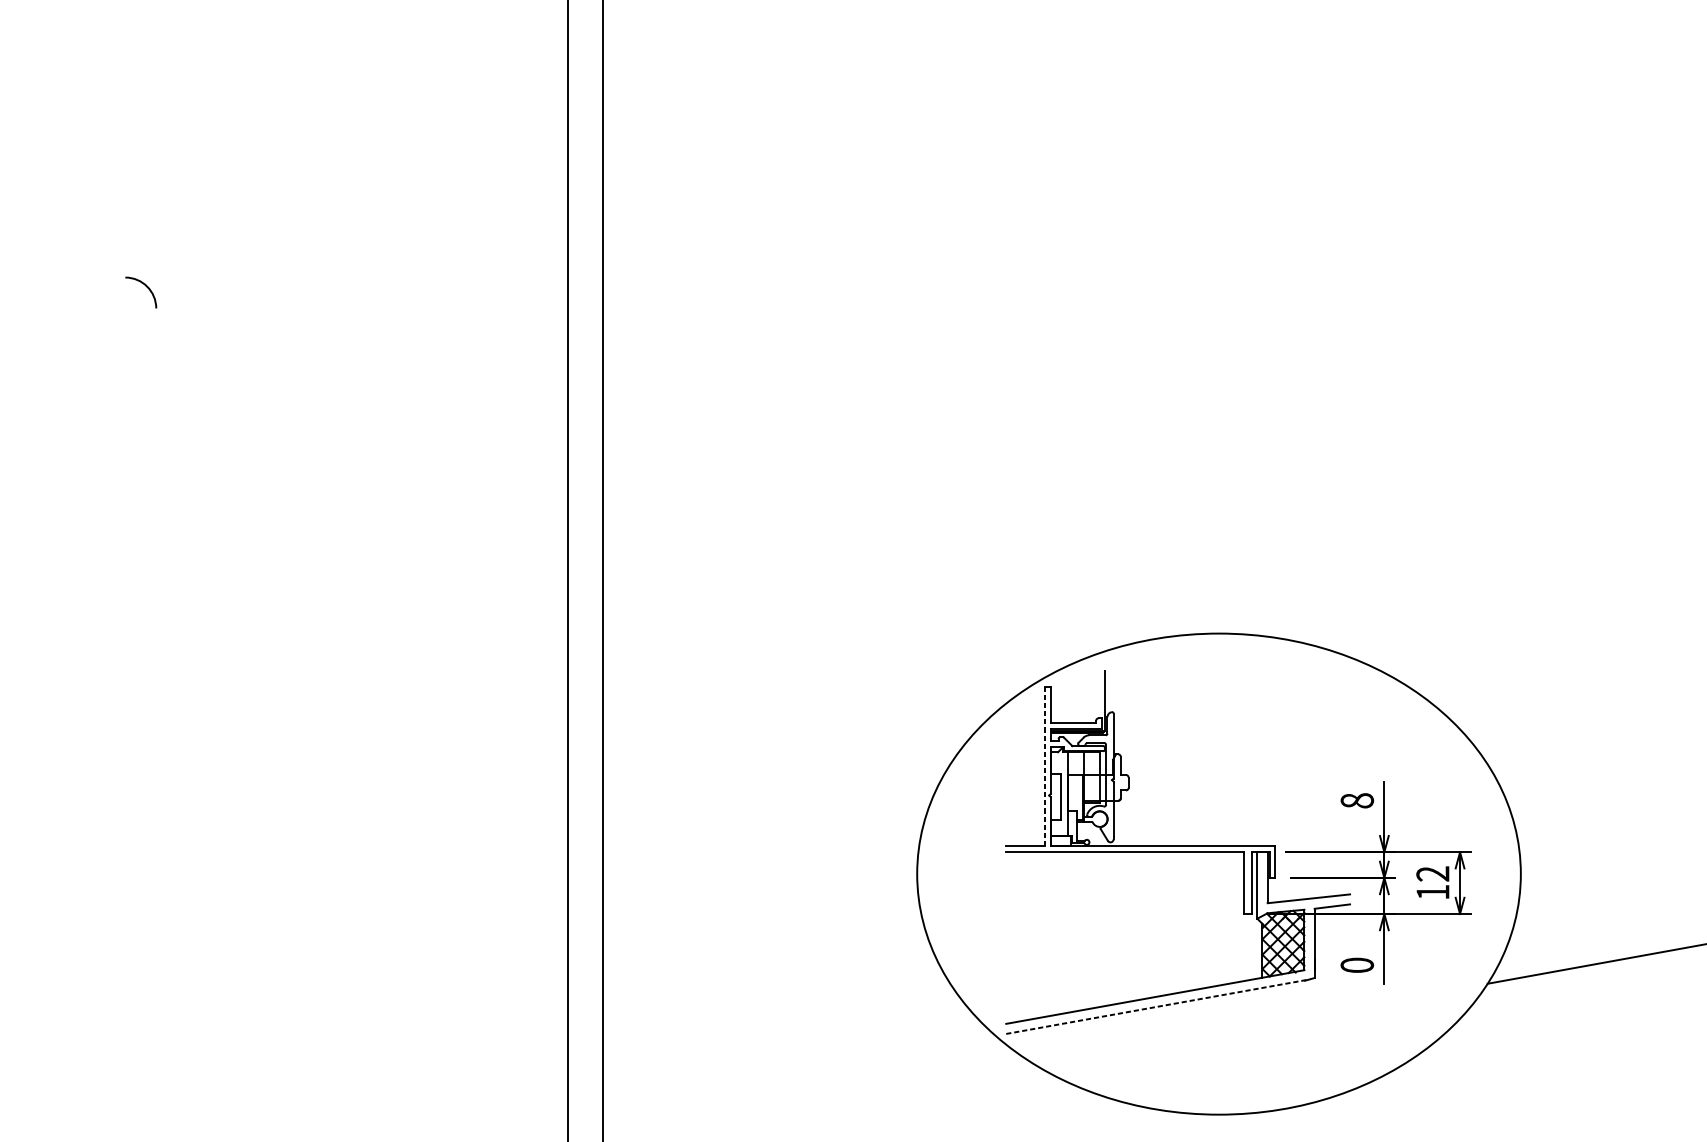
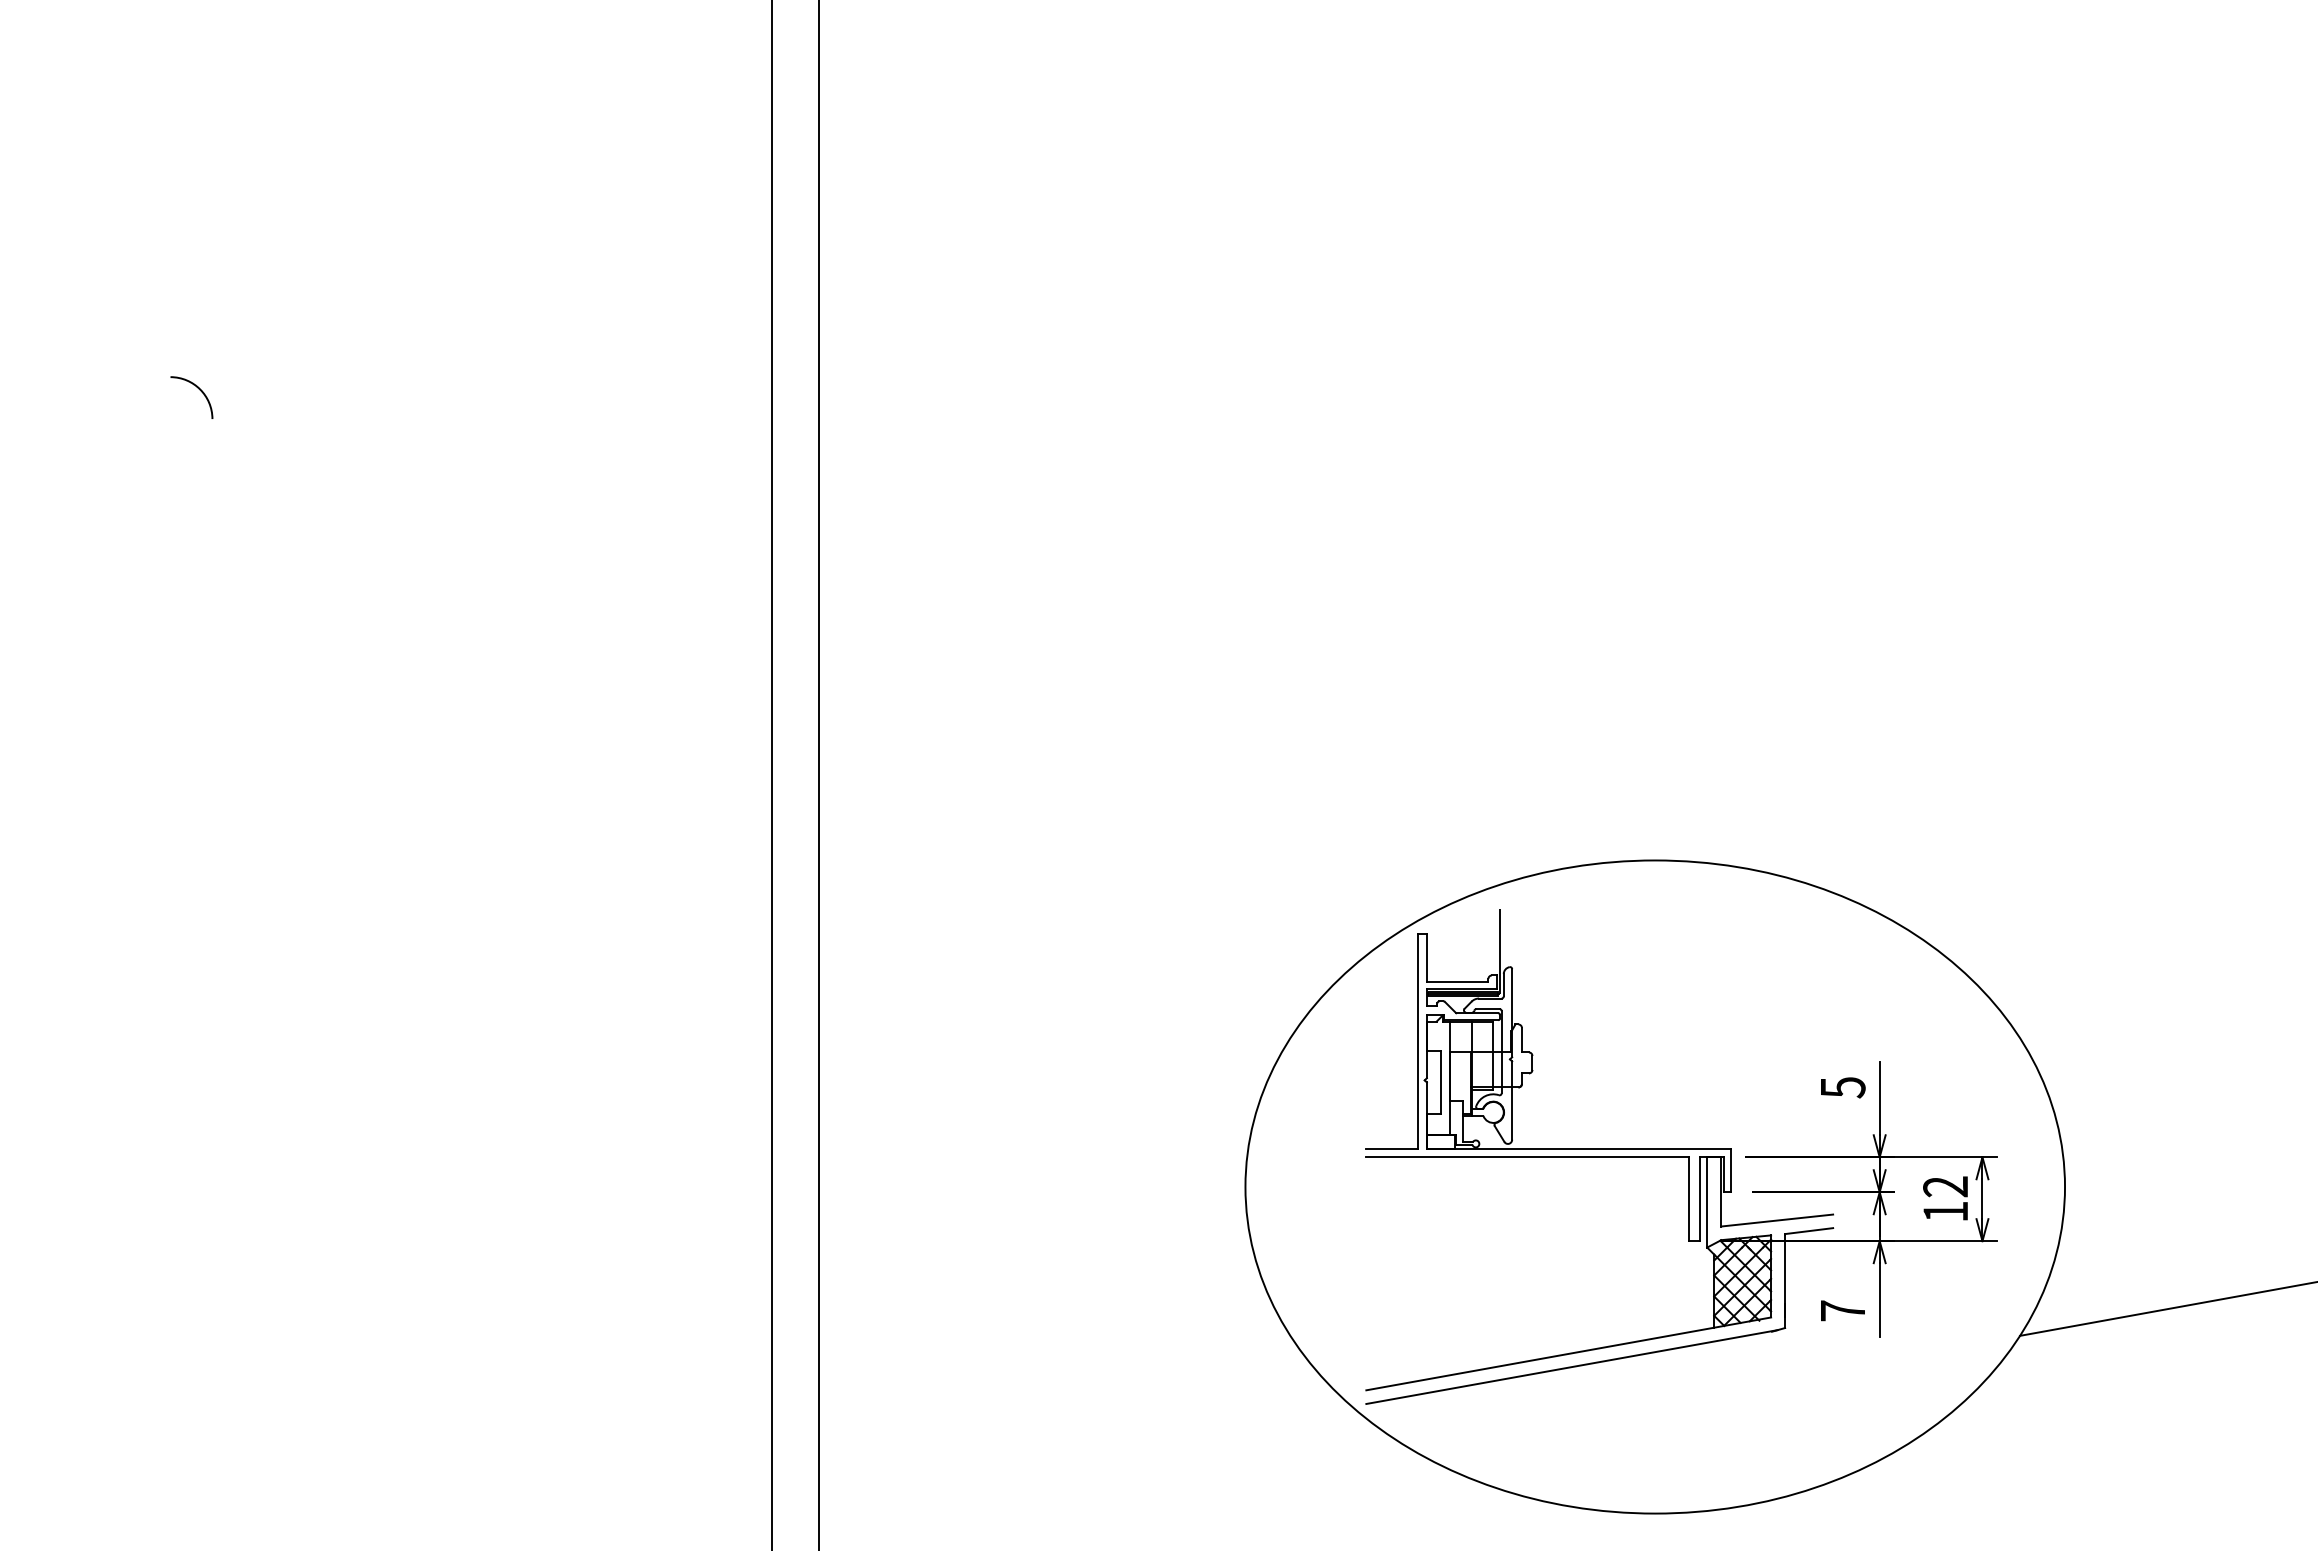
line: (1044, 766) -> (1418, 1041), dashed -> solid
text: (1356, 800) -> (1842, 1087), 8 -> 5
text: (1356, 965) -> (1842, 1310), 0 -> 7
line: (1158, 1007) -> (1572, 1367), dashed -> solid

